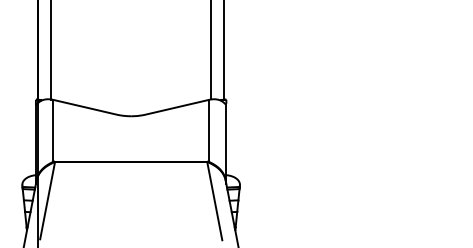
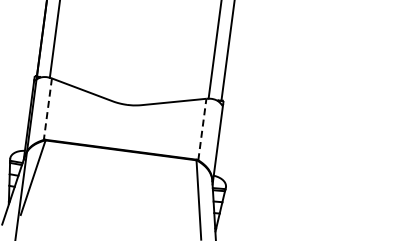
line: (53, 130) -> (48, 108), solid -> dashed
line: (209, 130) -> (202, 129), solid -> dashed

